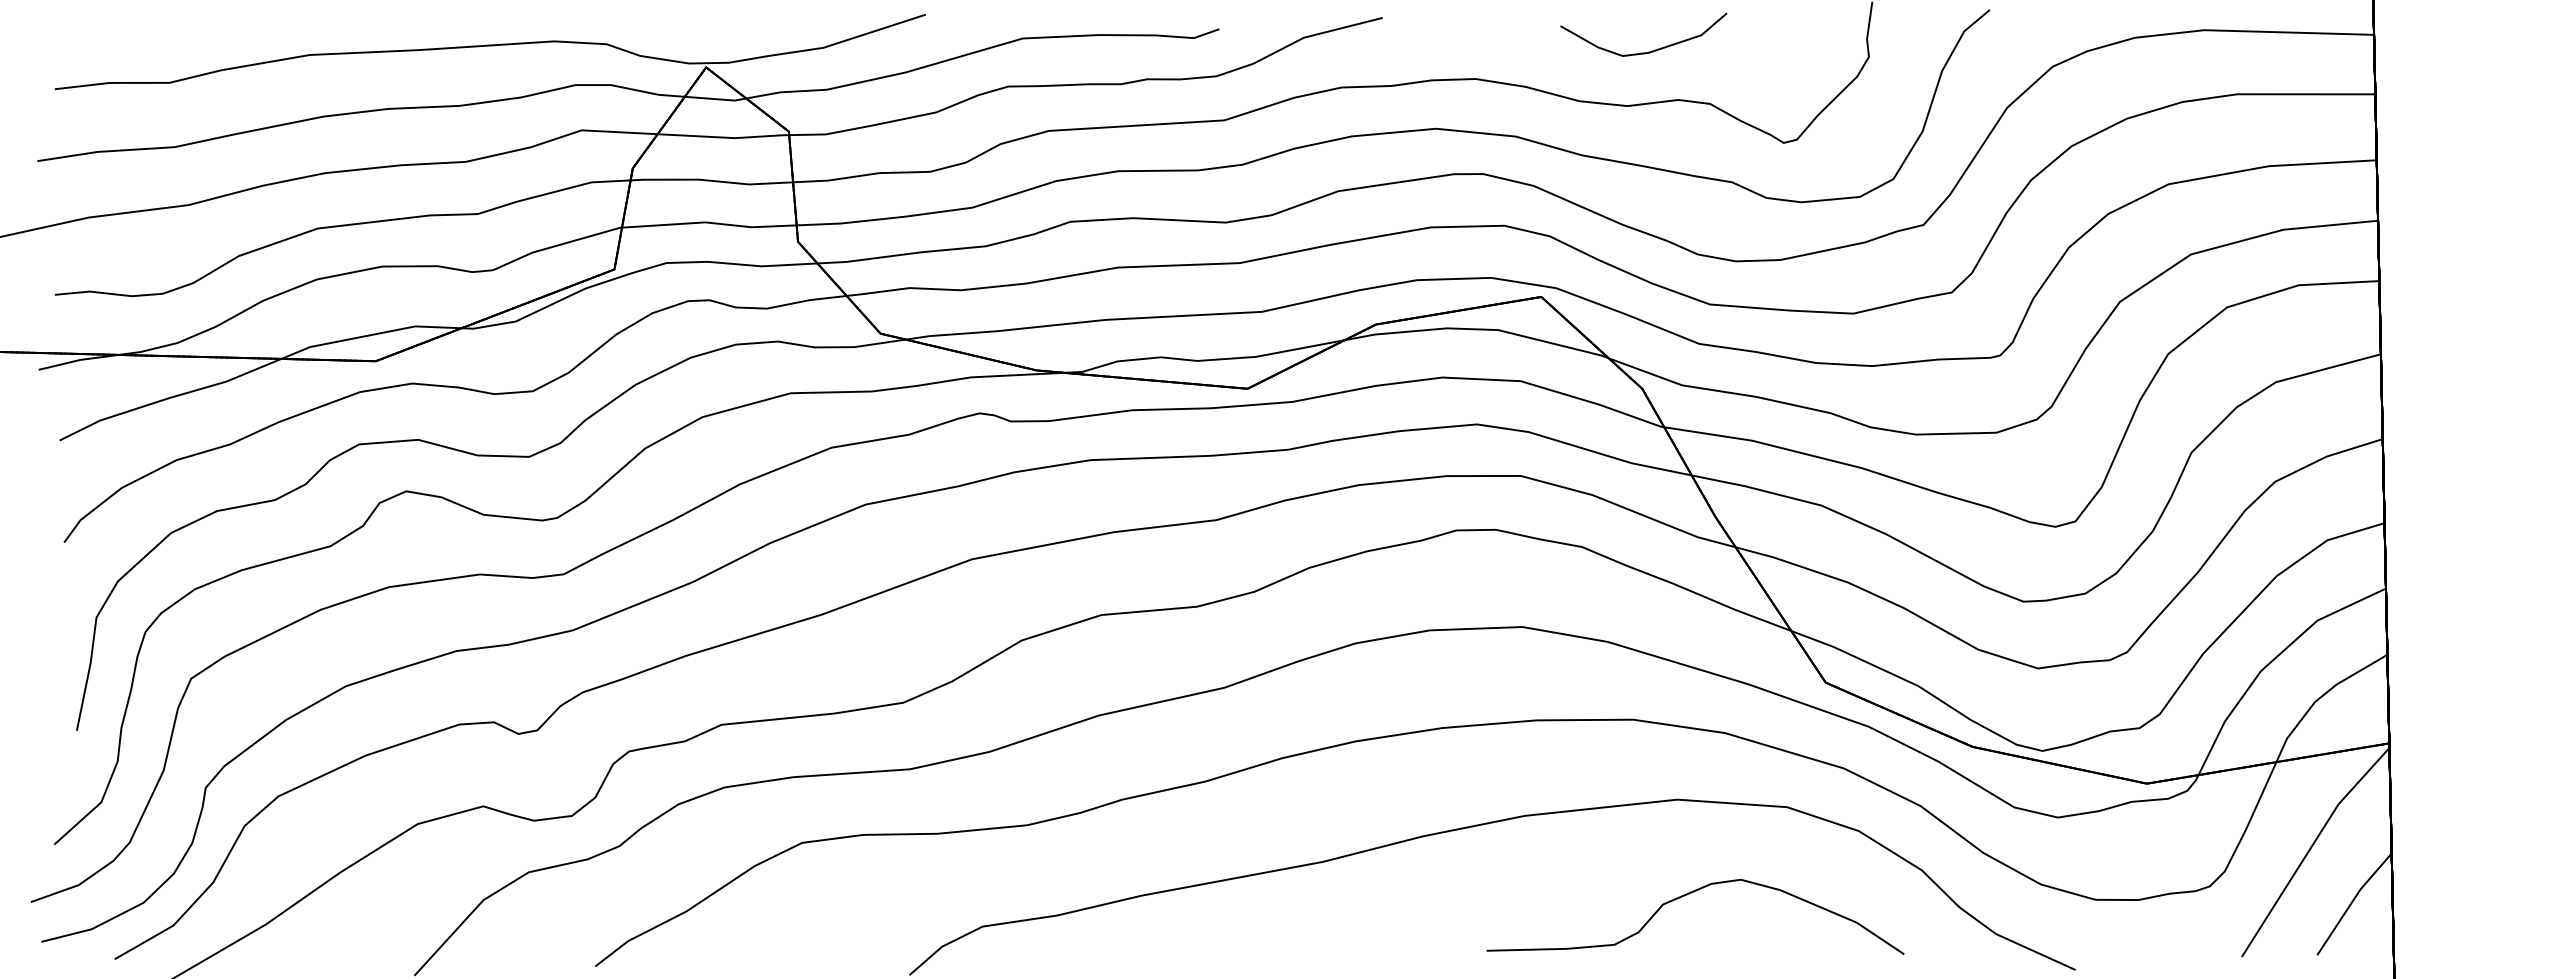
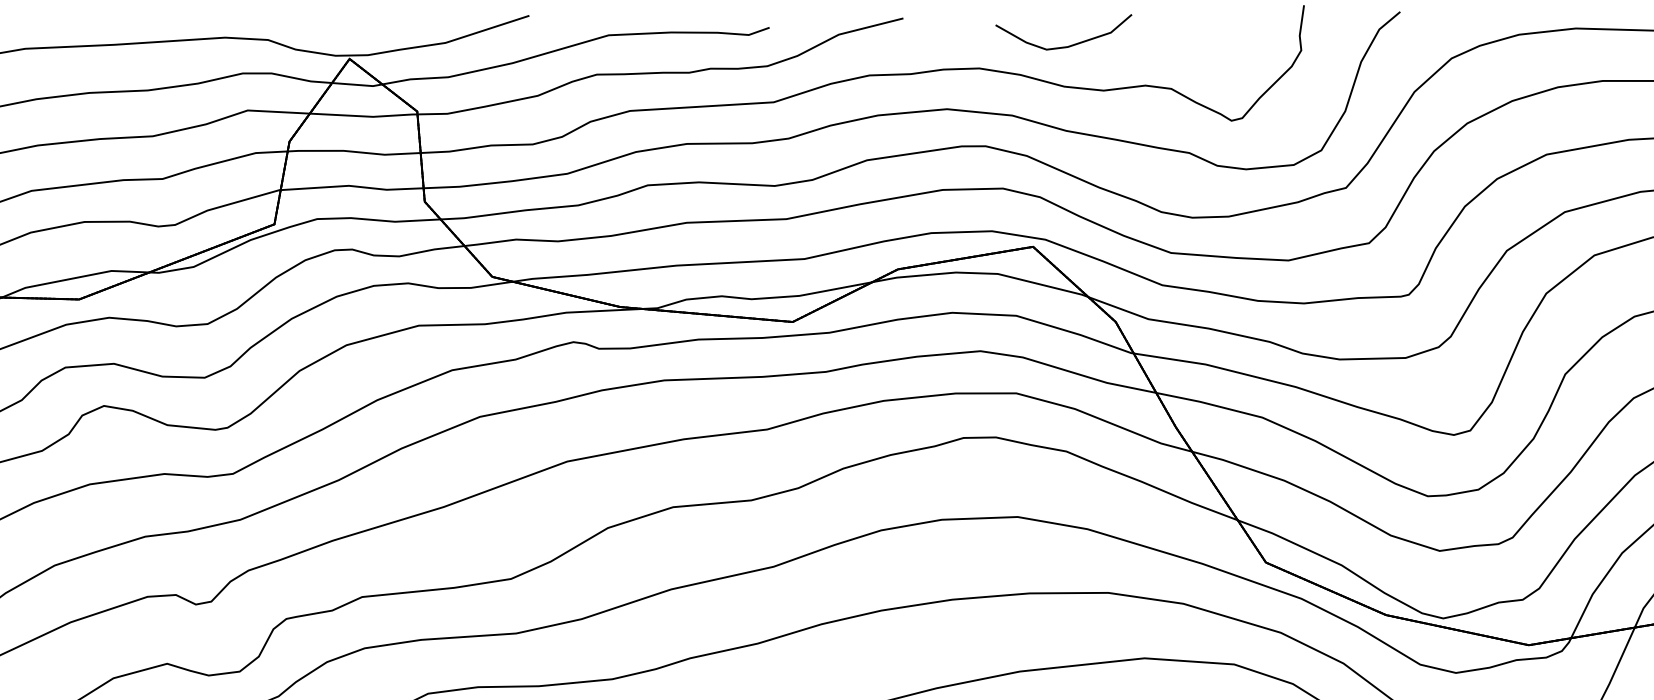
curve: (1648, 51) -> (1067, 45), moved

